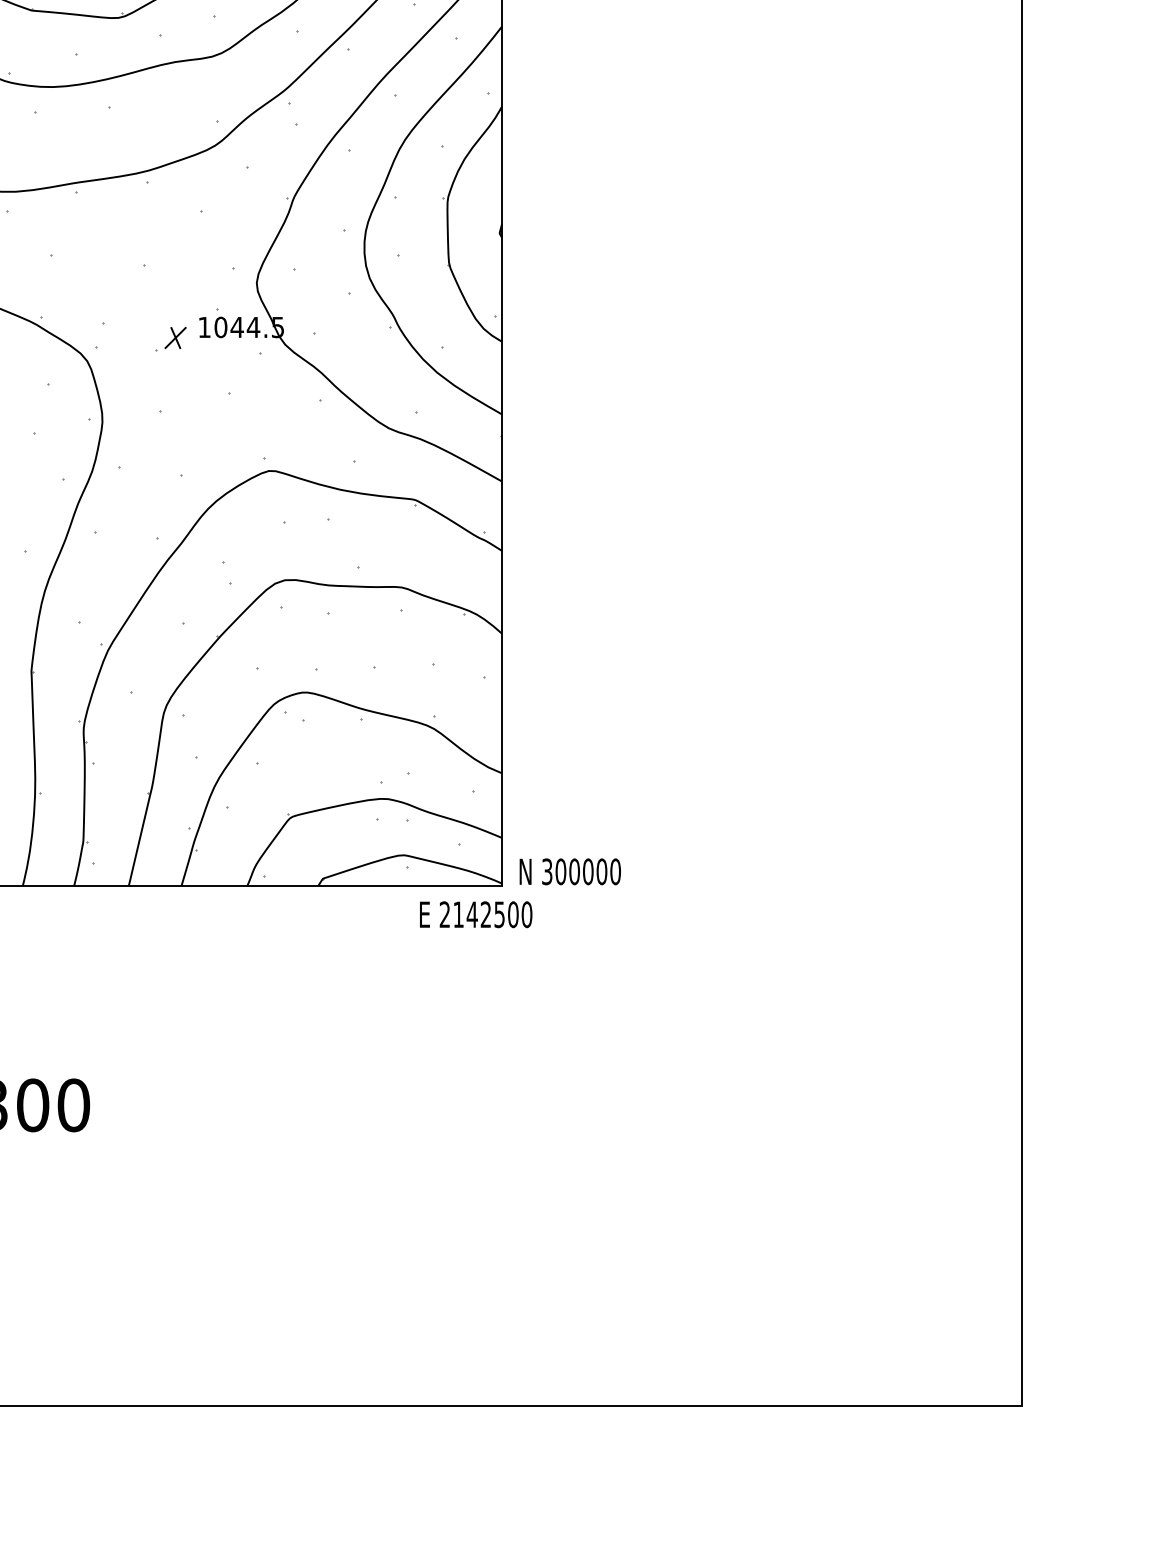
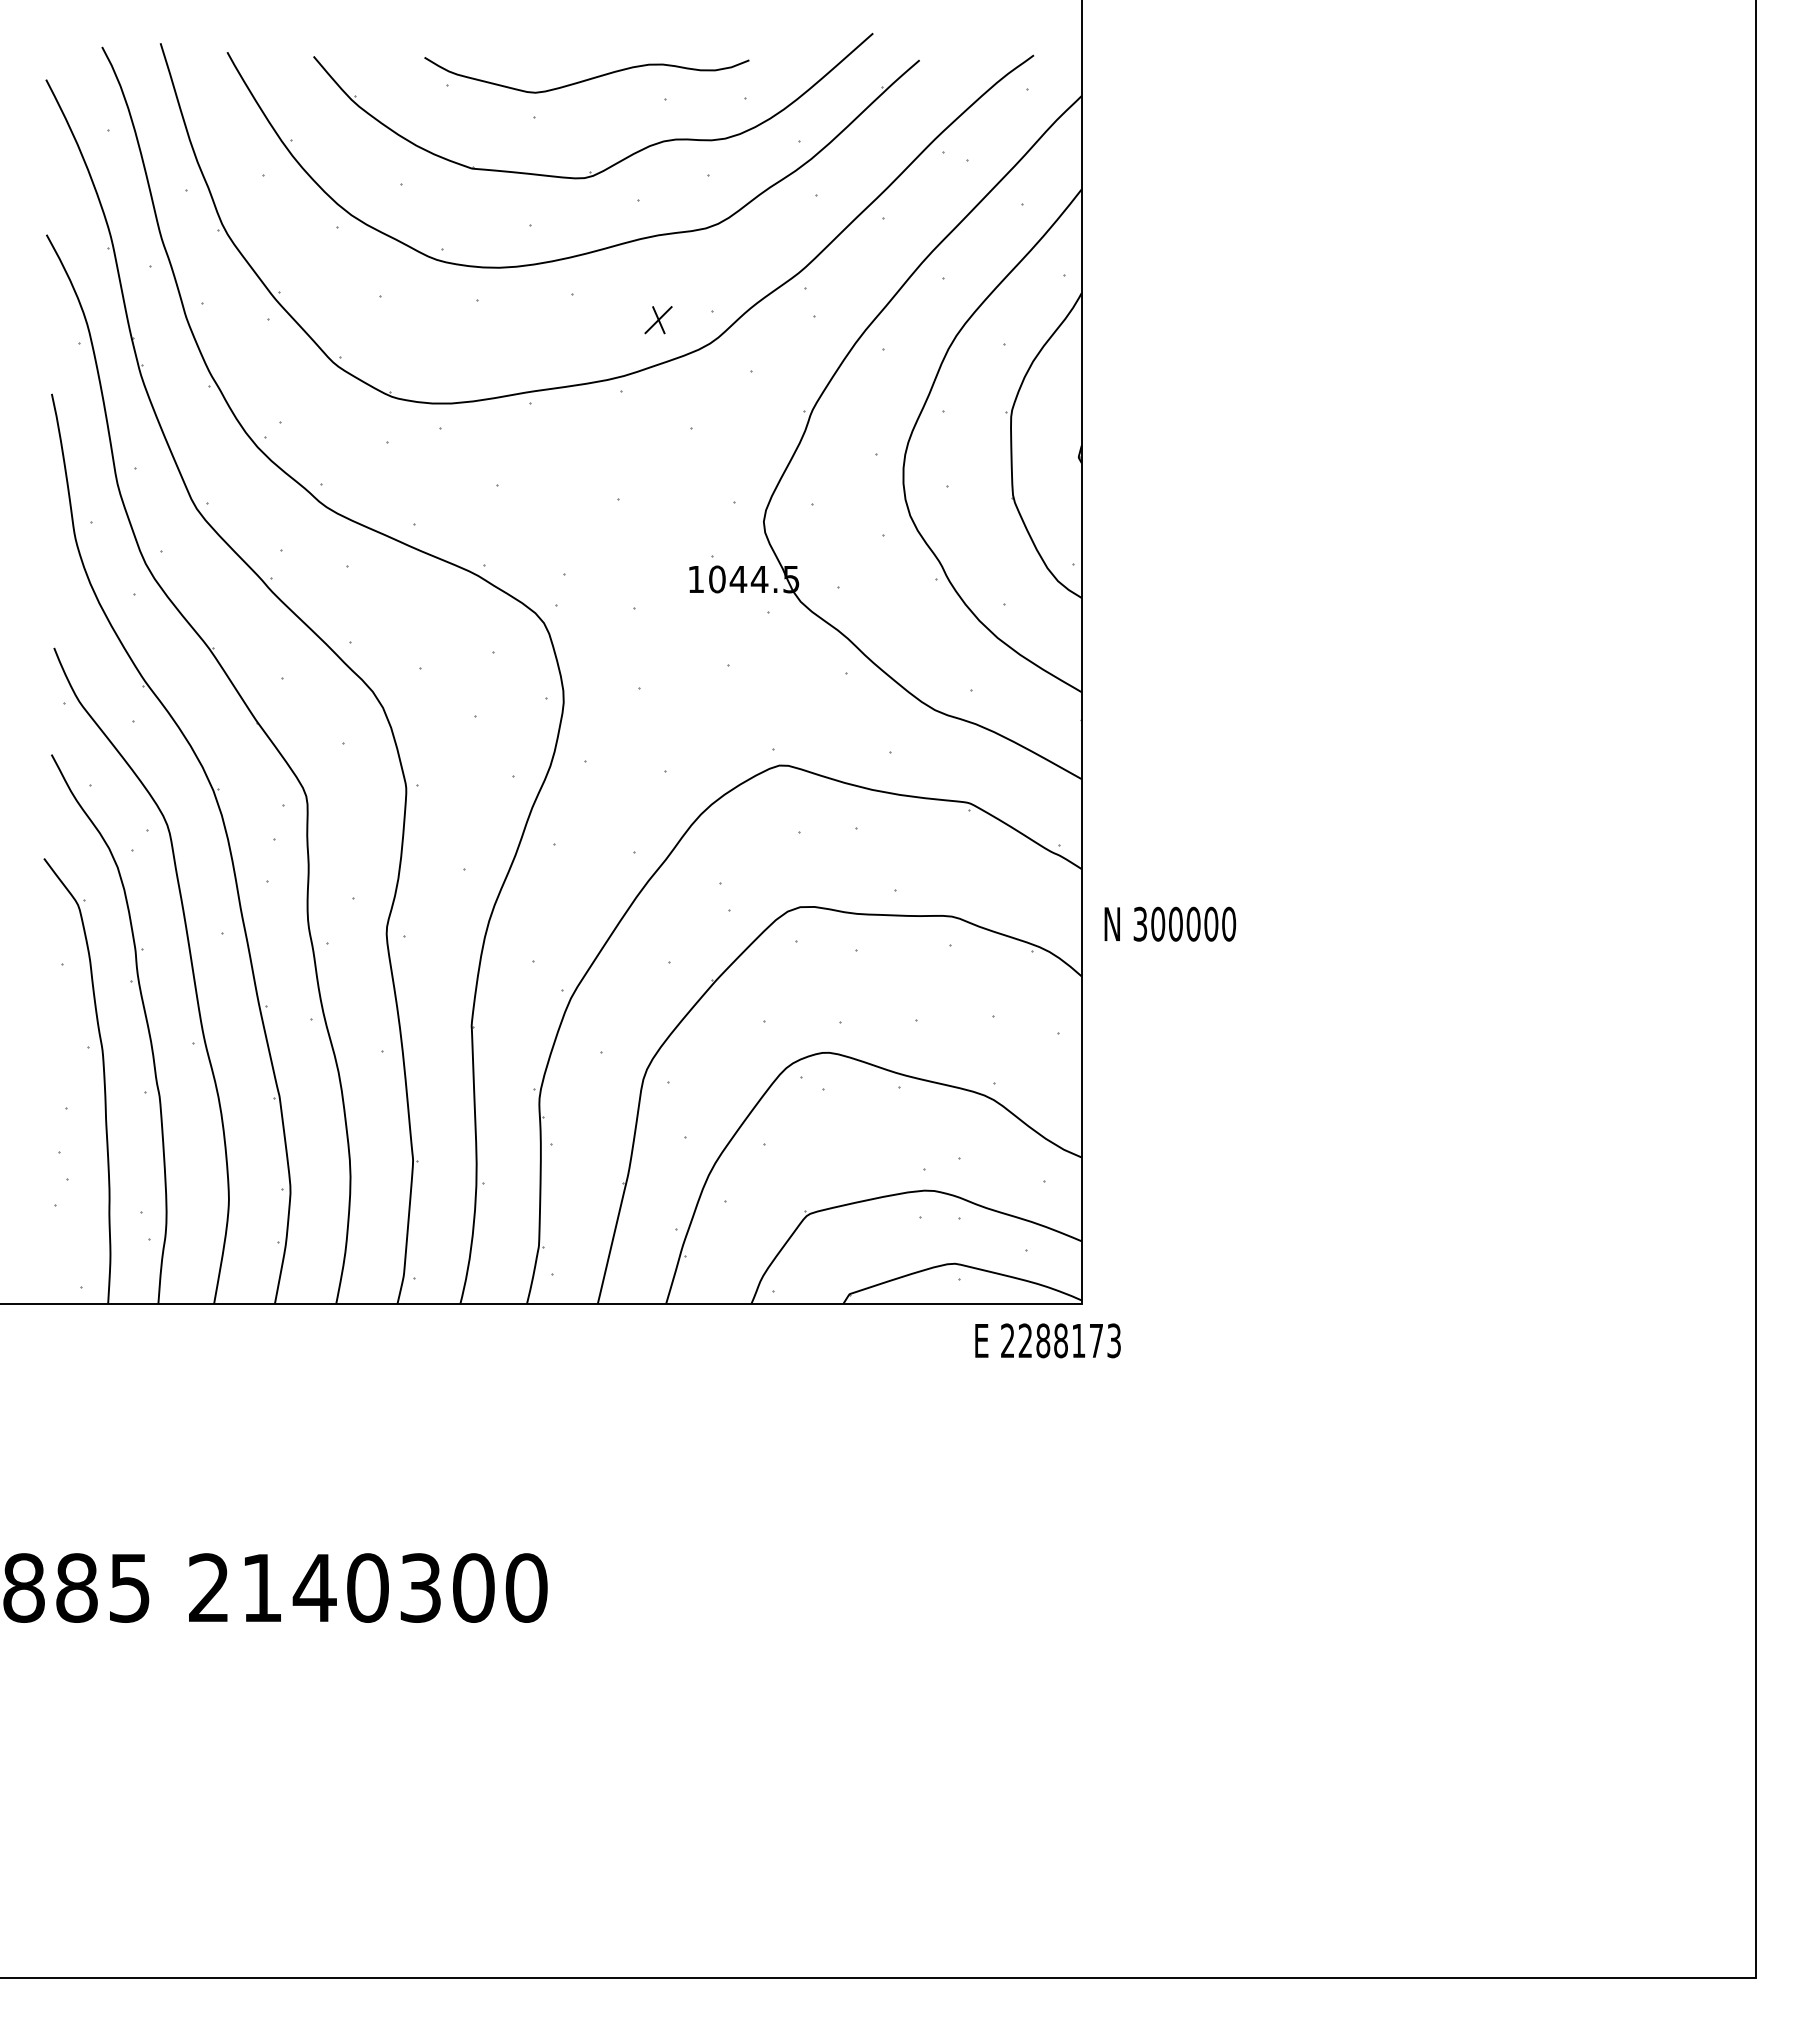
part: (175, 338) -> (658, 320), moved
text: (570, 871) -> (1170, 923), moved
text: (492, 914) -> (1069, 1340), 2142500 -> 2288173

